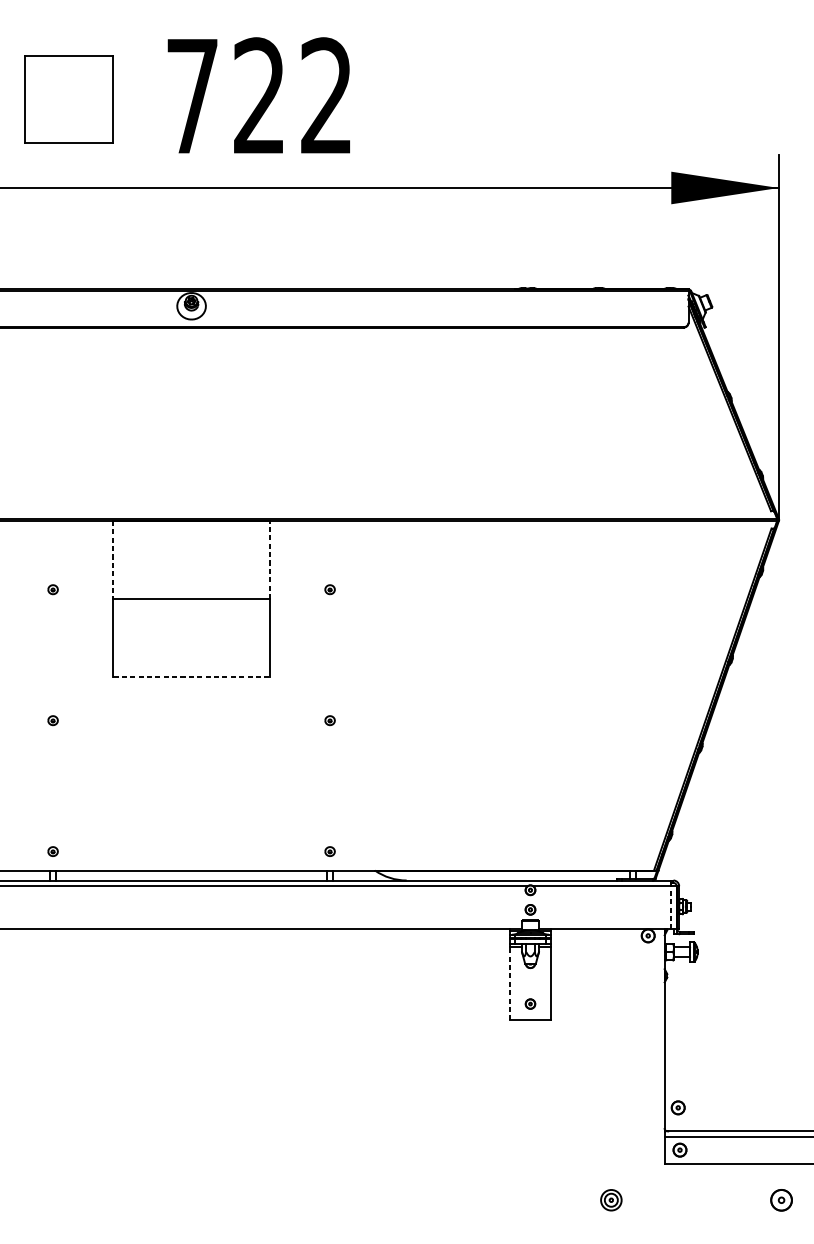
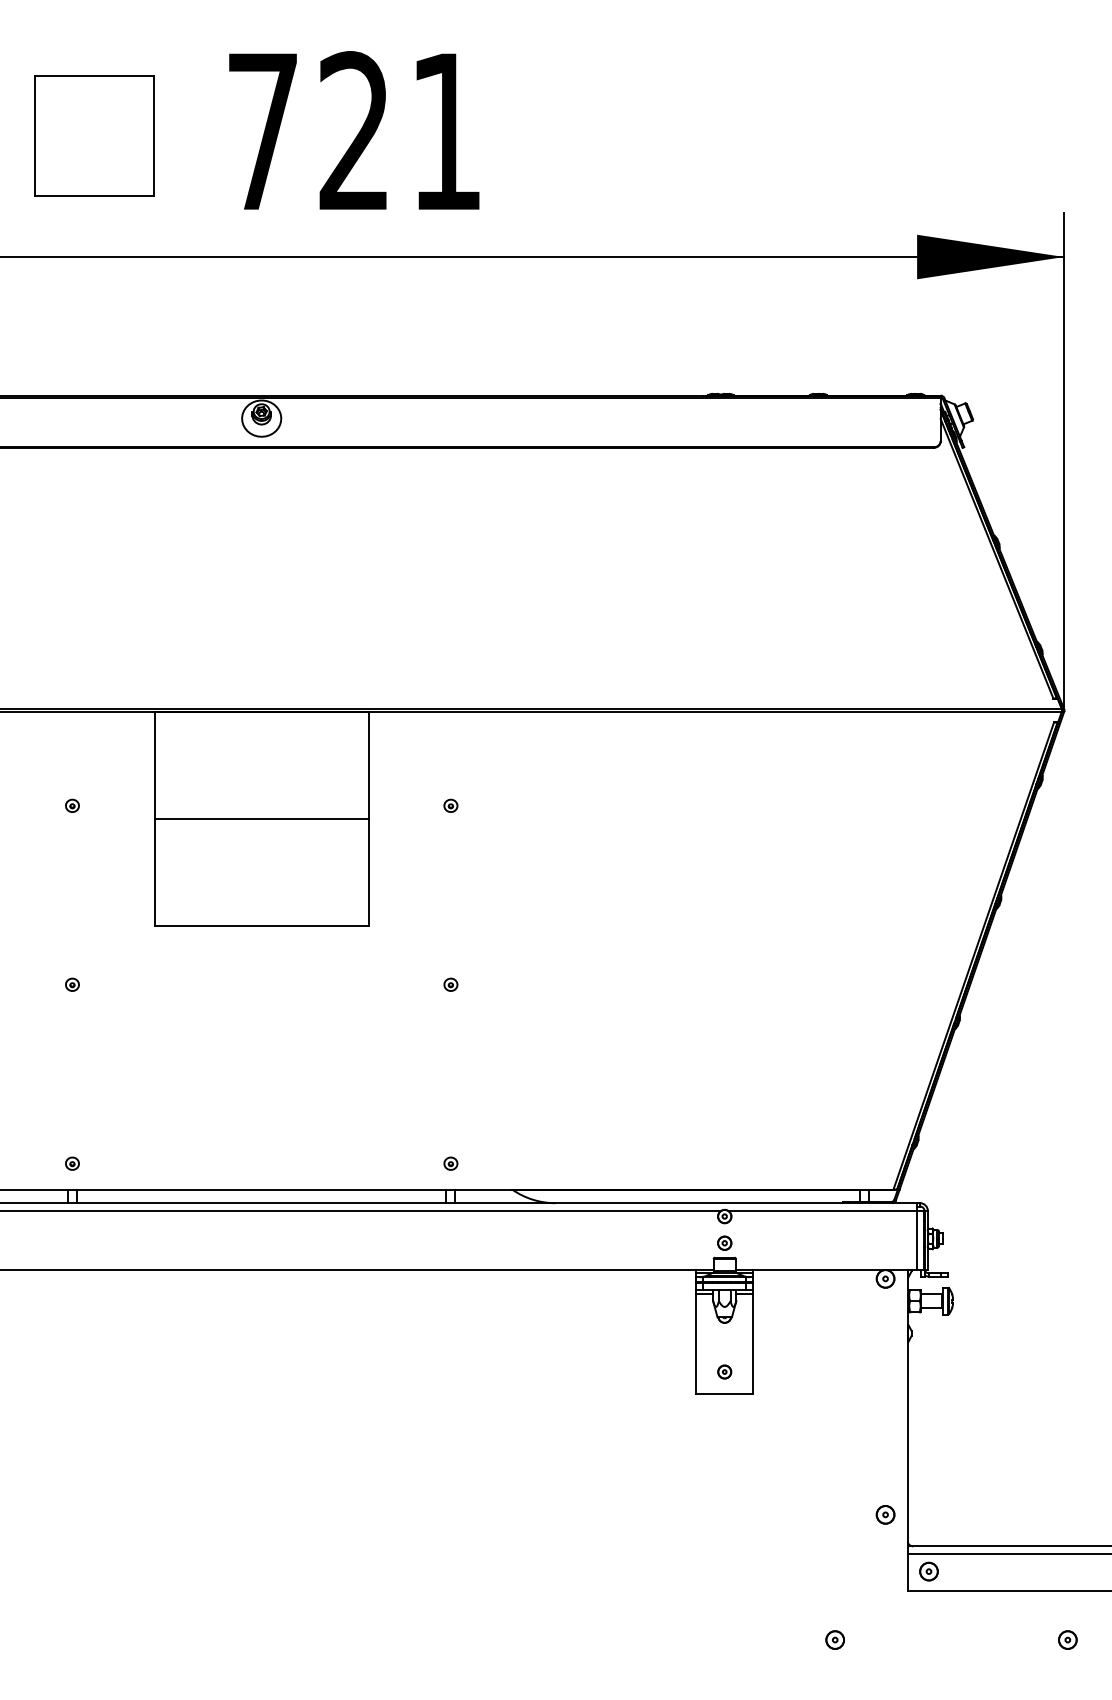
text: (326, 95) -> (445, 130), 722 -> 721
line: (269, 559) -> (368, 764), dashed -> solid
line: (113, 560) -> (154, 765), dashed -> solid
line: (191, 677) -> (261, 925), dashed -> solid
line: (670, 907) -> (916, 1239), dashed -> solid
line: (509, 983) -> (696, 1343), dashed -> solid
part: (678, 1107) -> (885, 1514), moved
circle: (611, 1199) -> (835, 1639), size x0.62
part: (781, 1199) -> (1067, 1639), size x0.62

